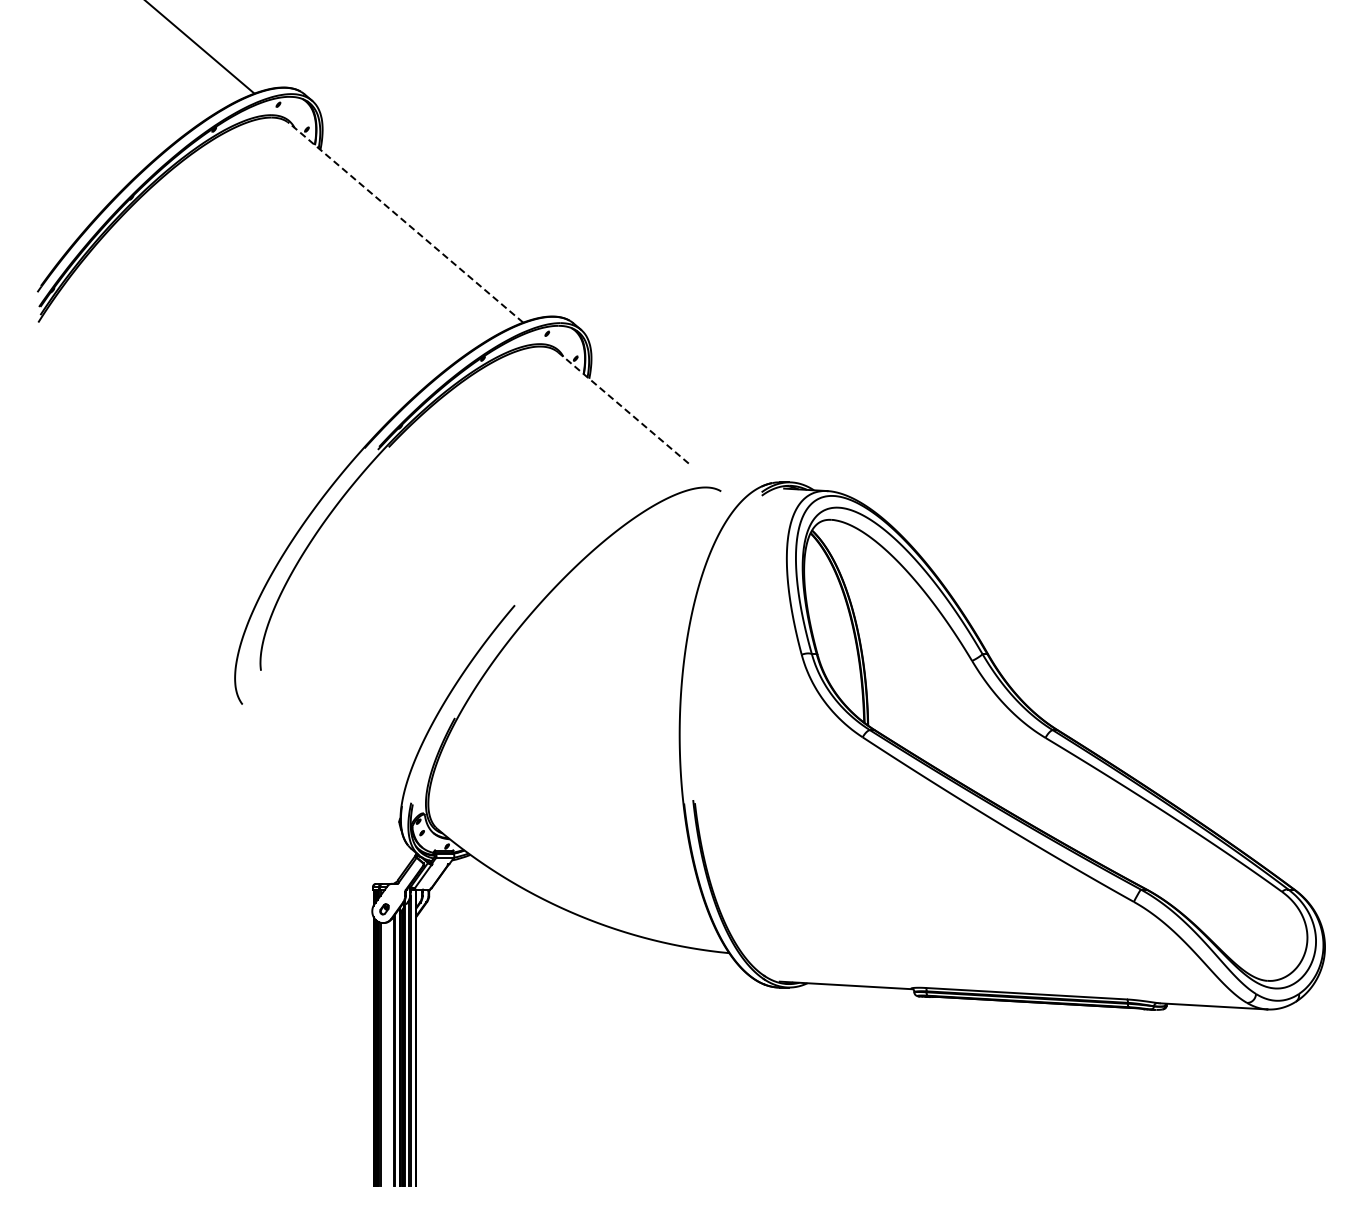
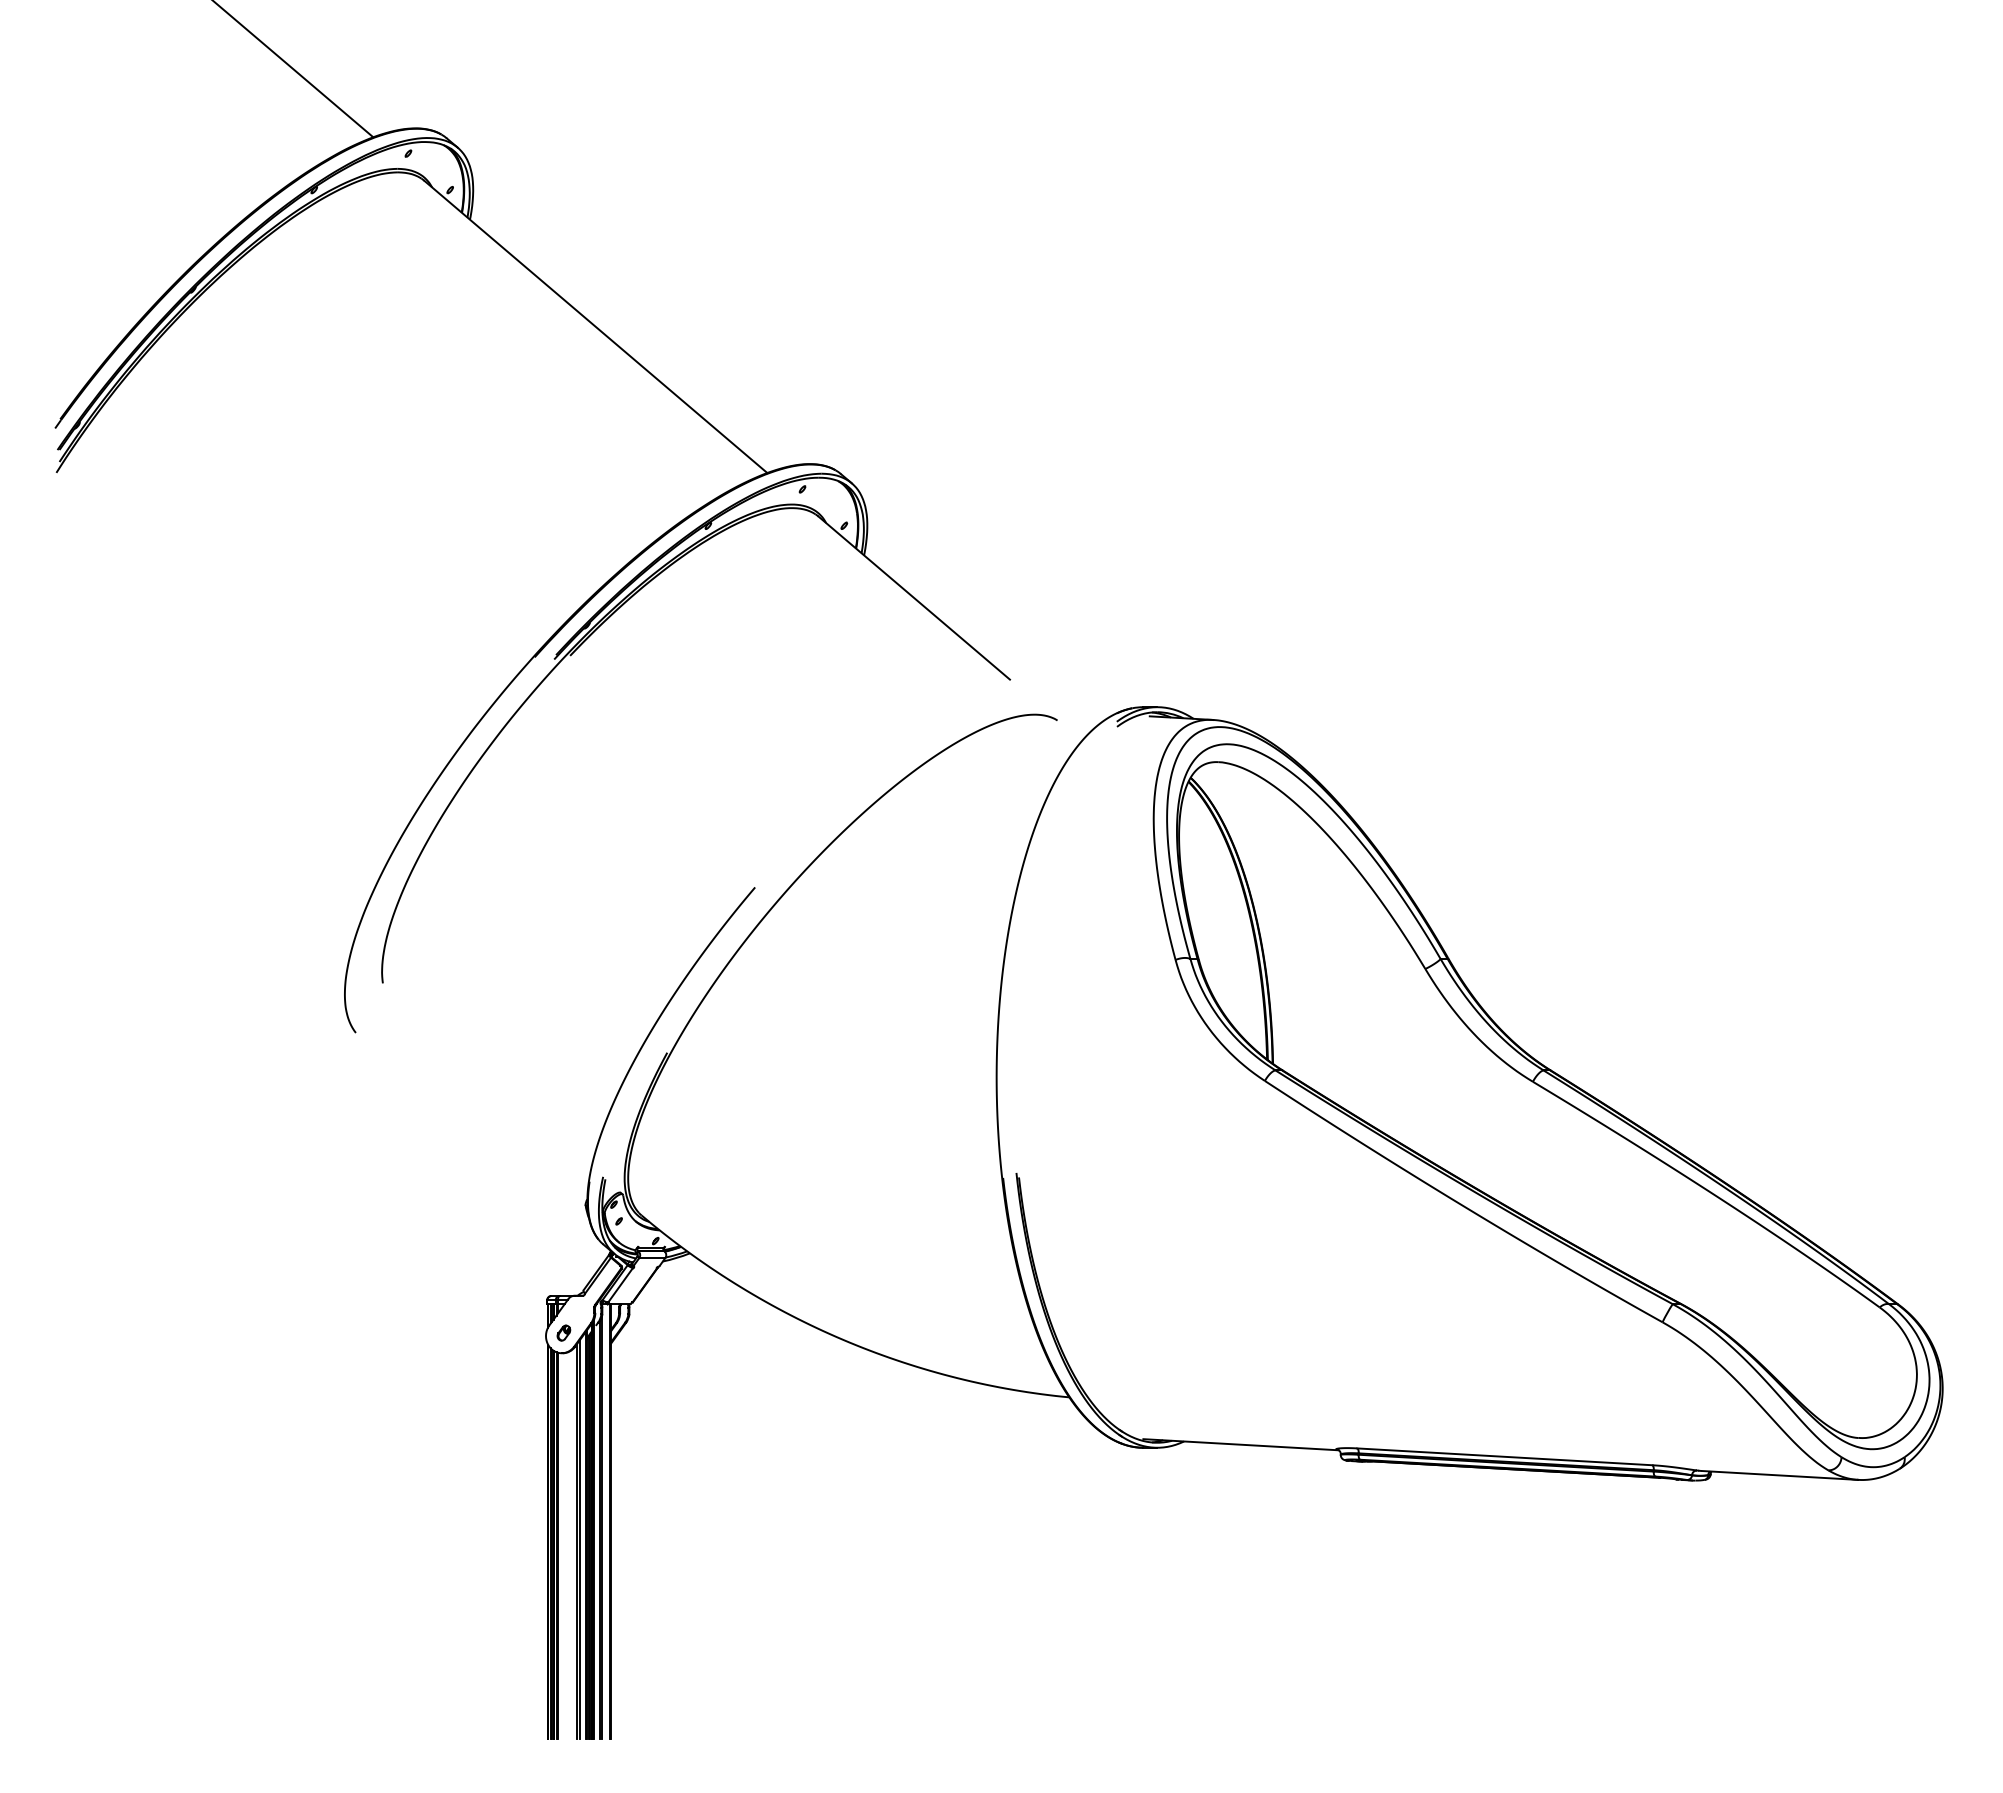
line: (406, 222) -> (596, 326), dashed -> solid
line: (623, 407) -> (914, 597), dashed -> solid

